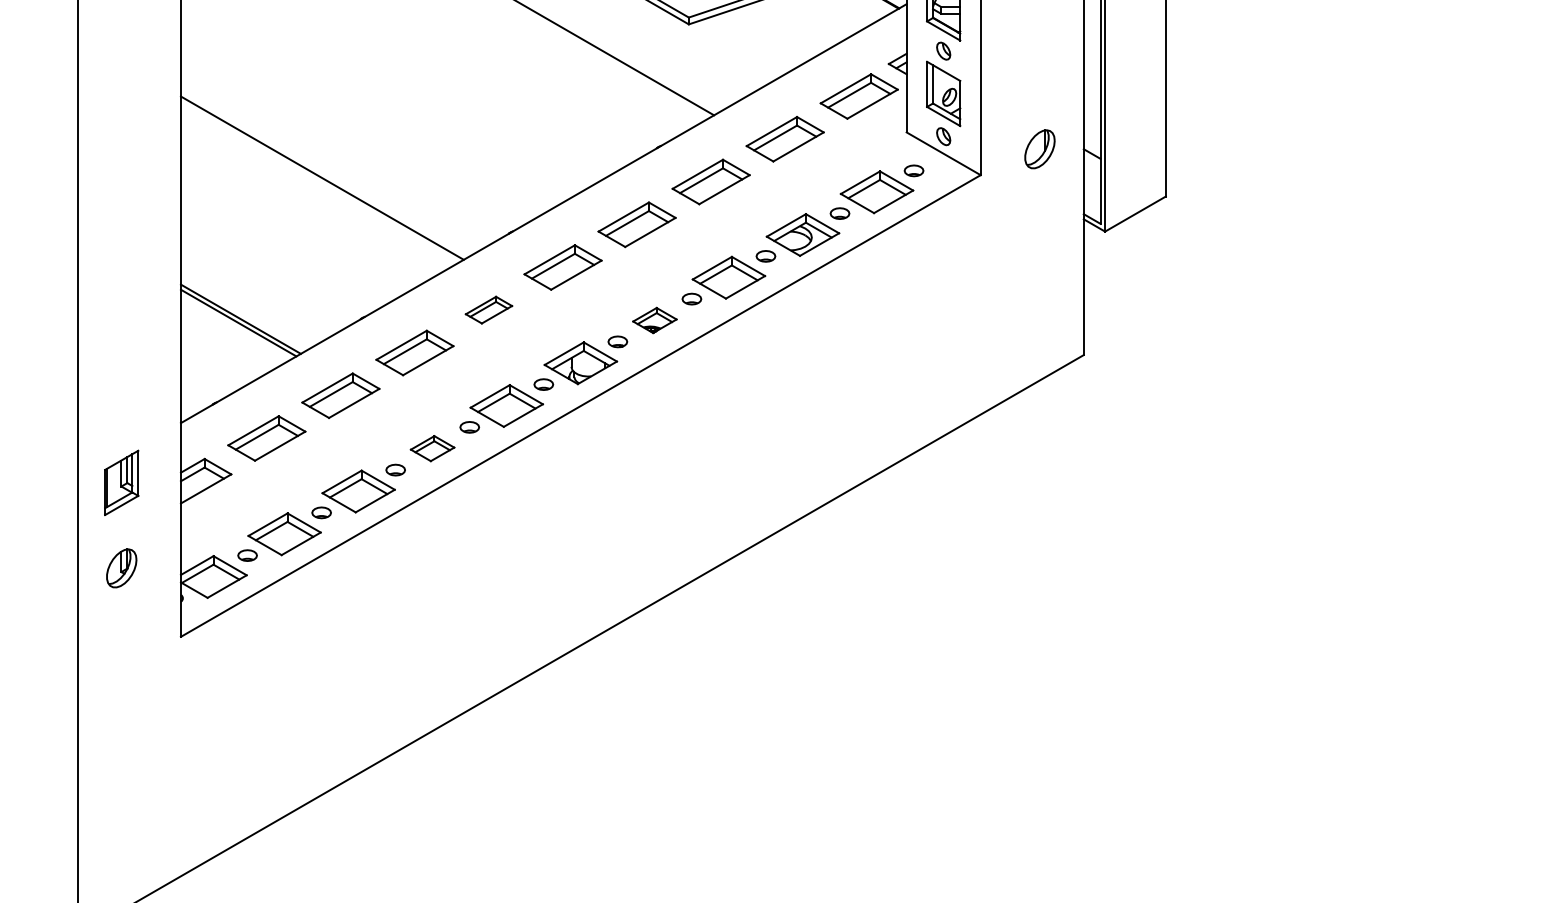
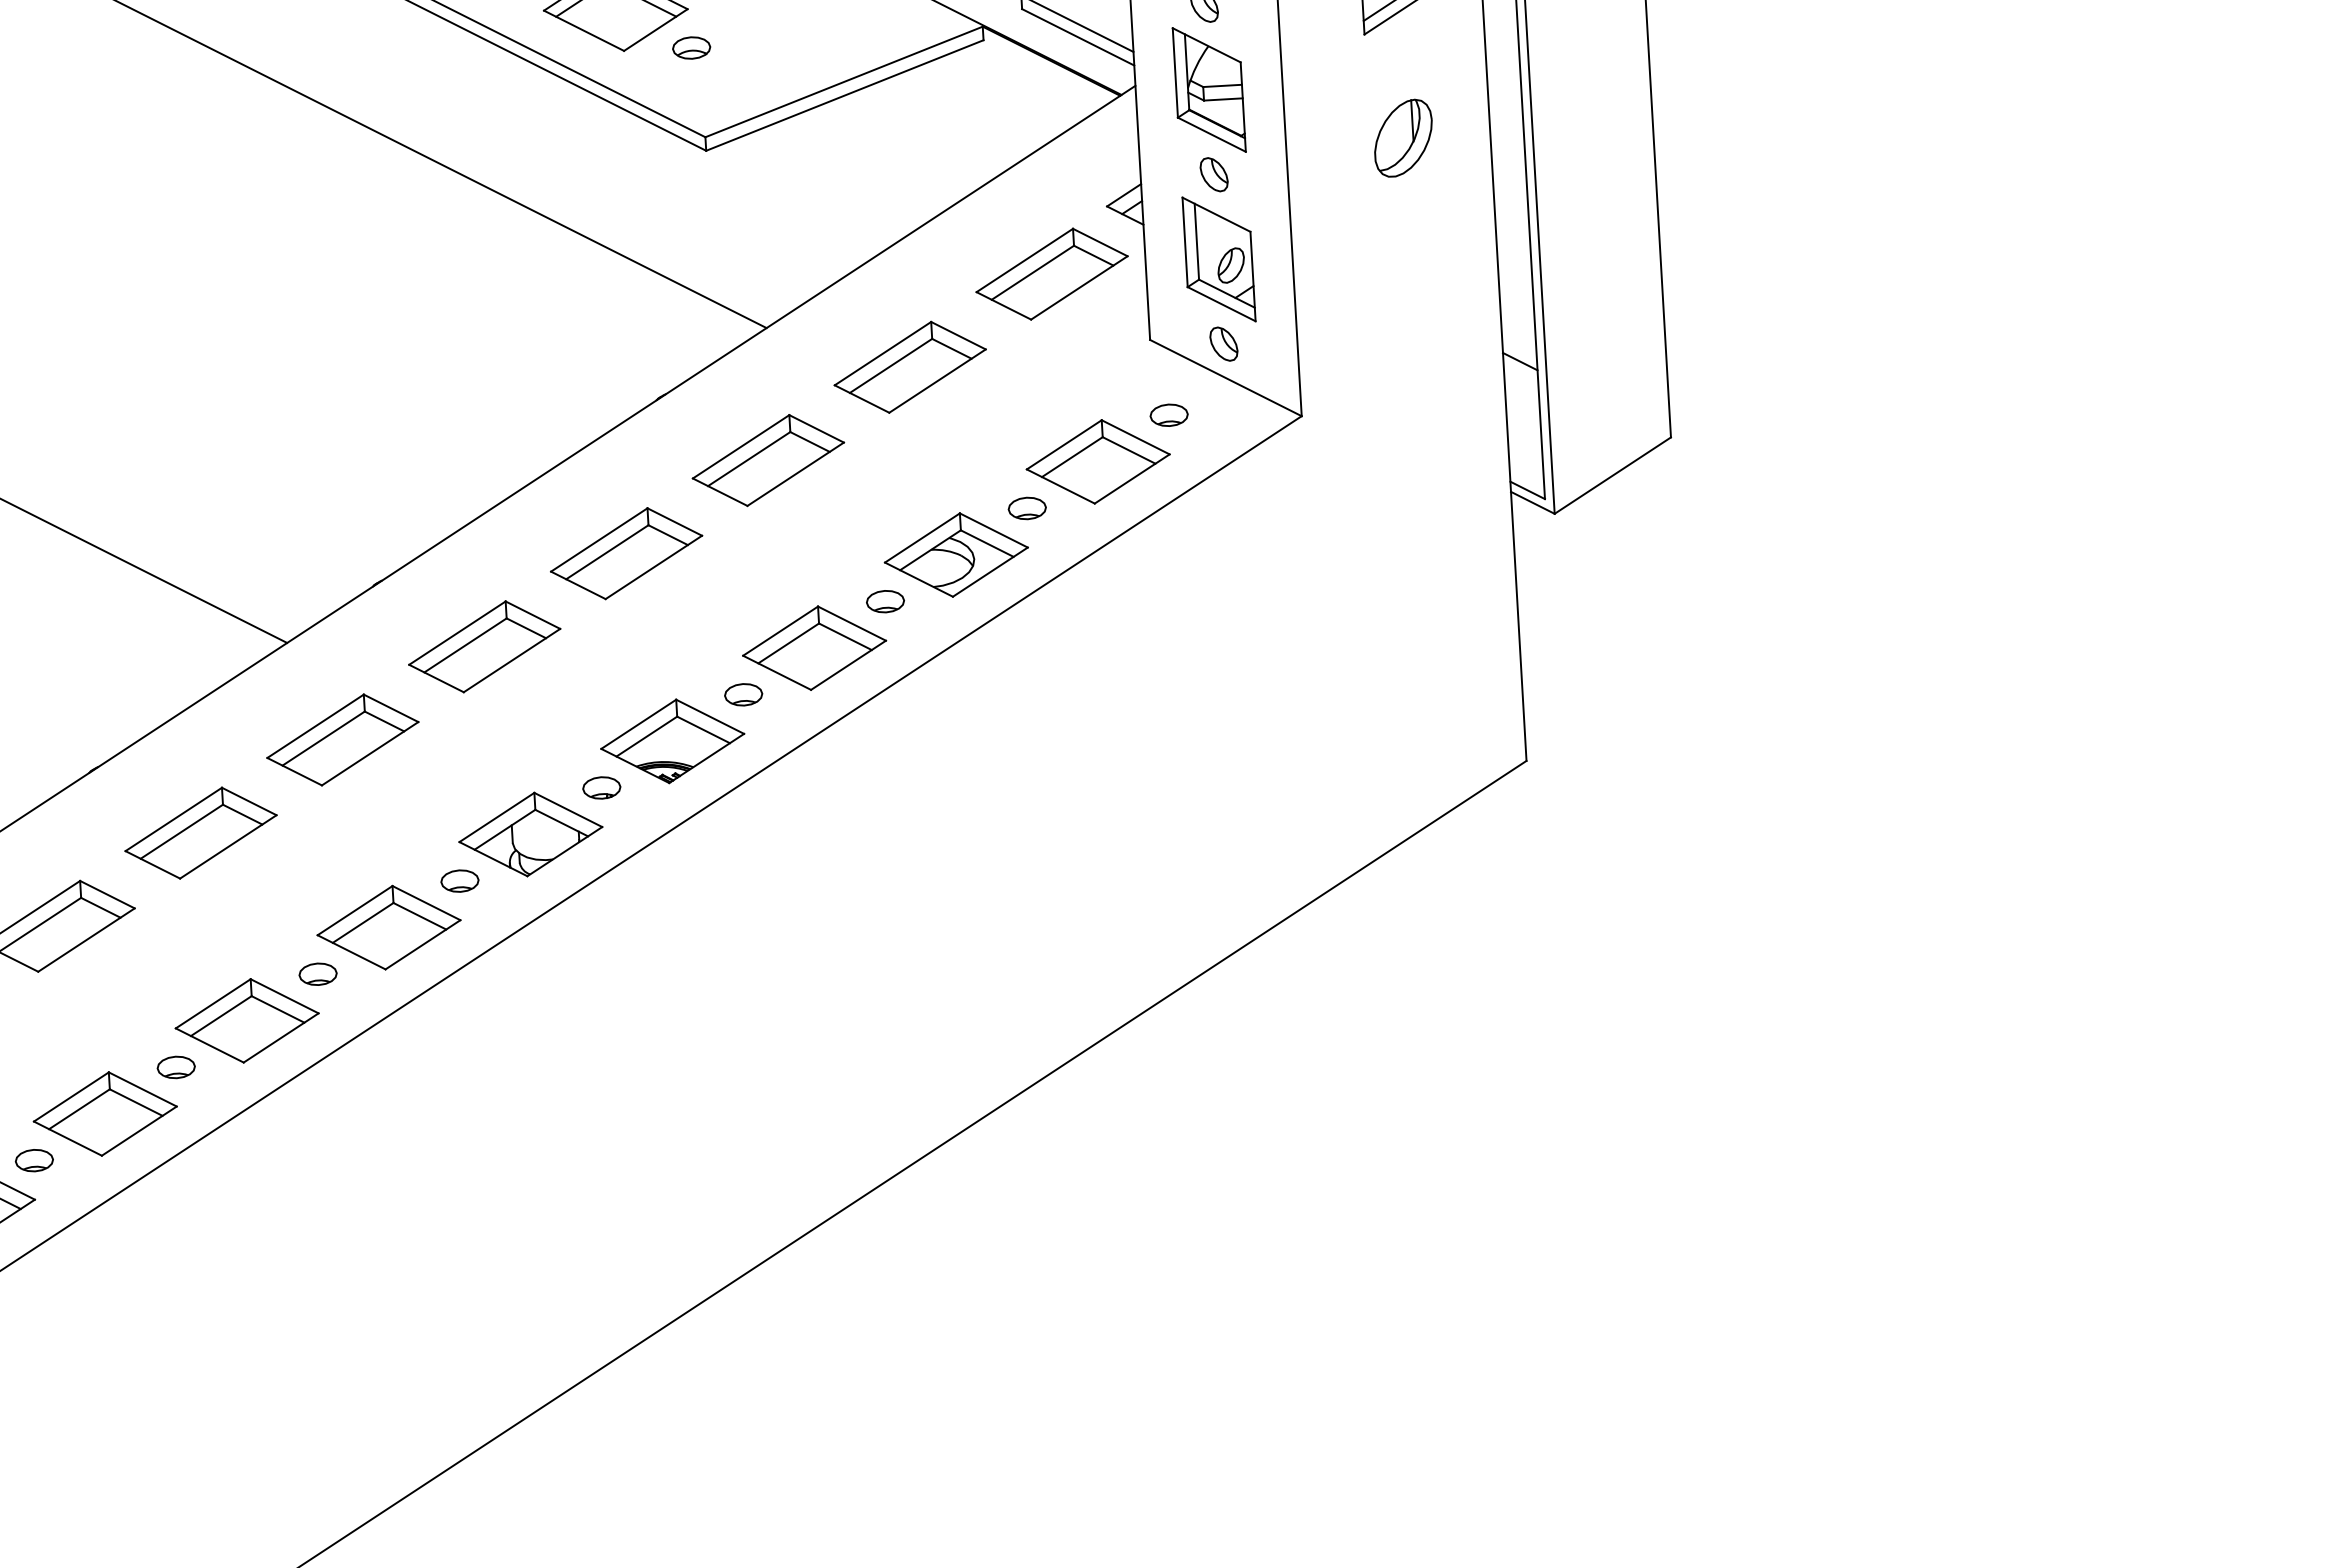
part: (1039, 149) -> (1402, 138), moved
part: (488, 309) -> (341, 738), size x1.67
part: (654, 320) -> (671, 741), size x1.67
part: (432, 448) -> (246, 1020), size x1.67

